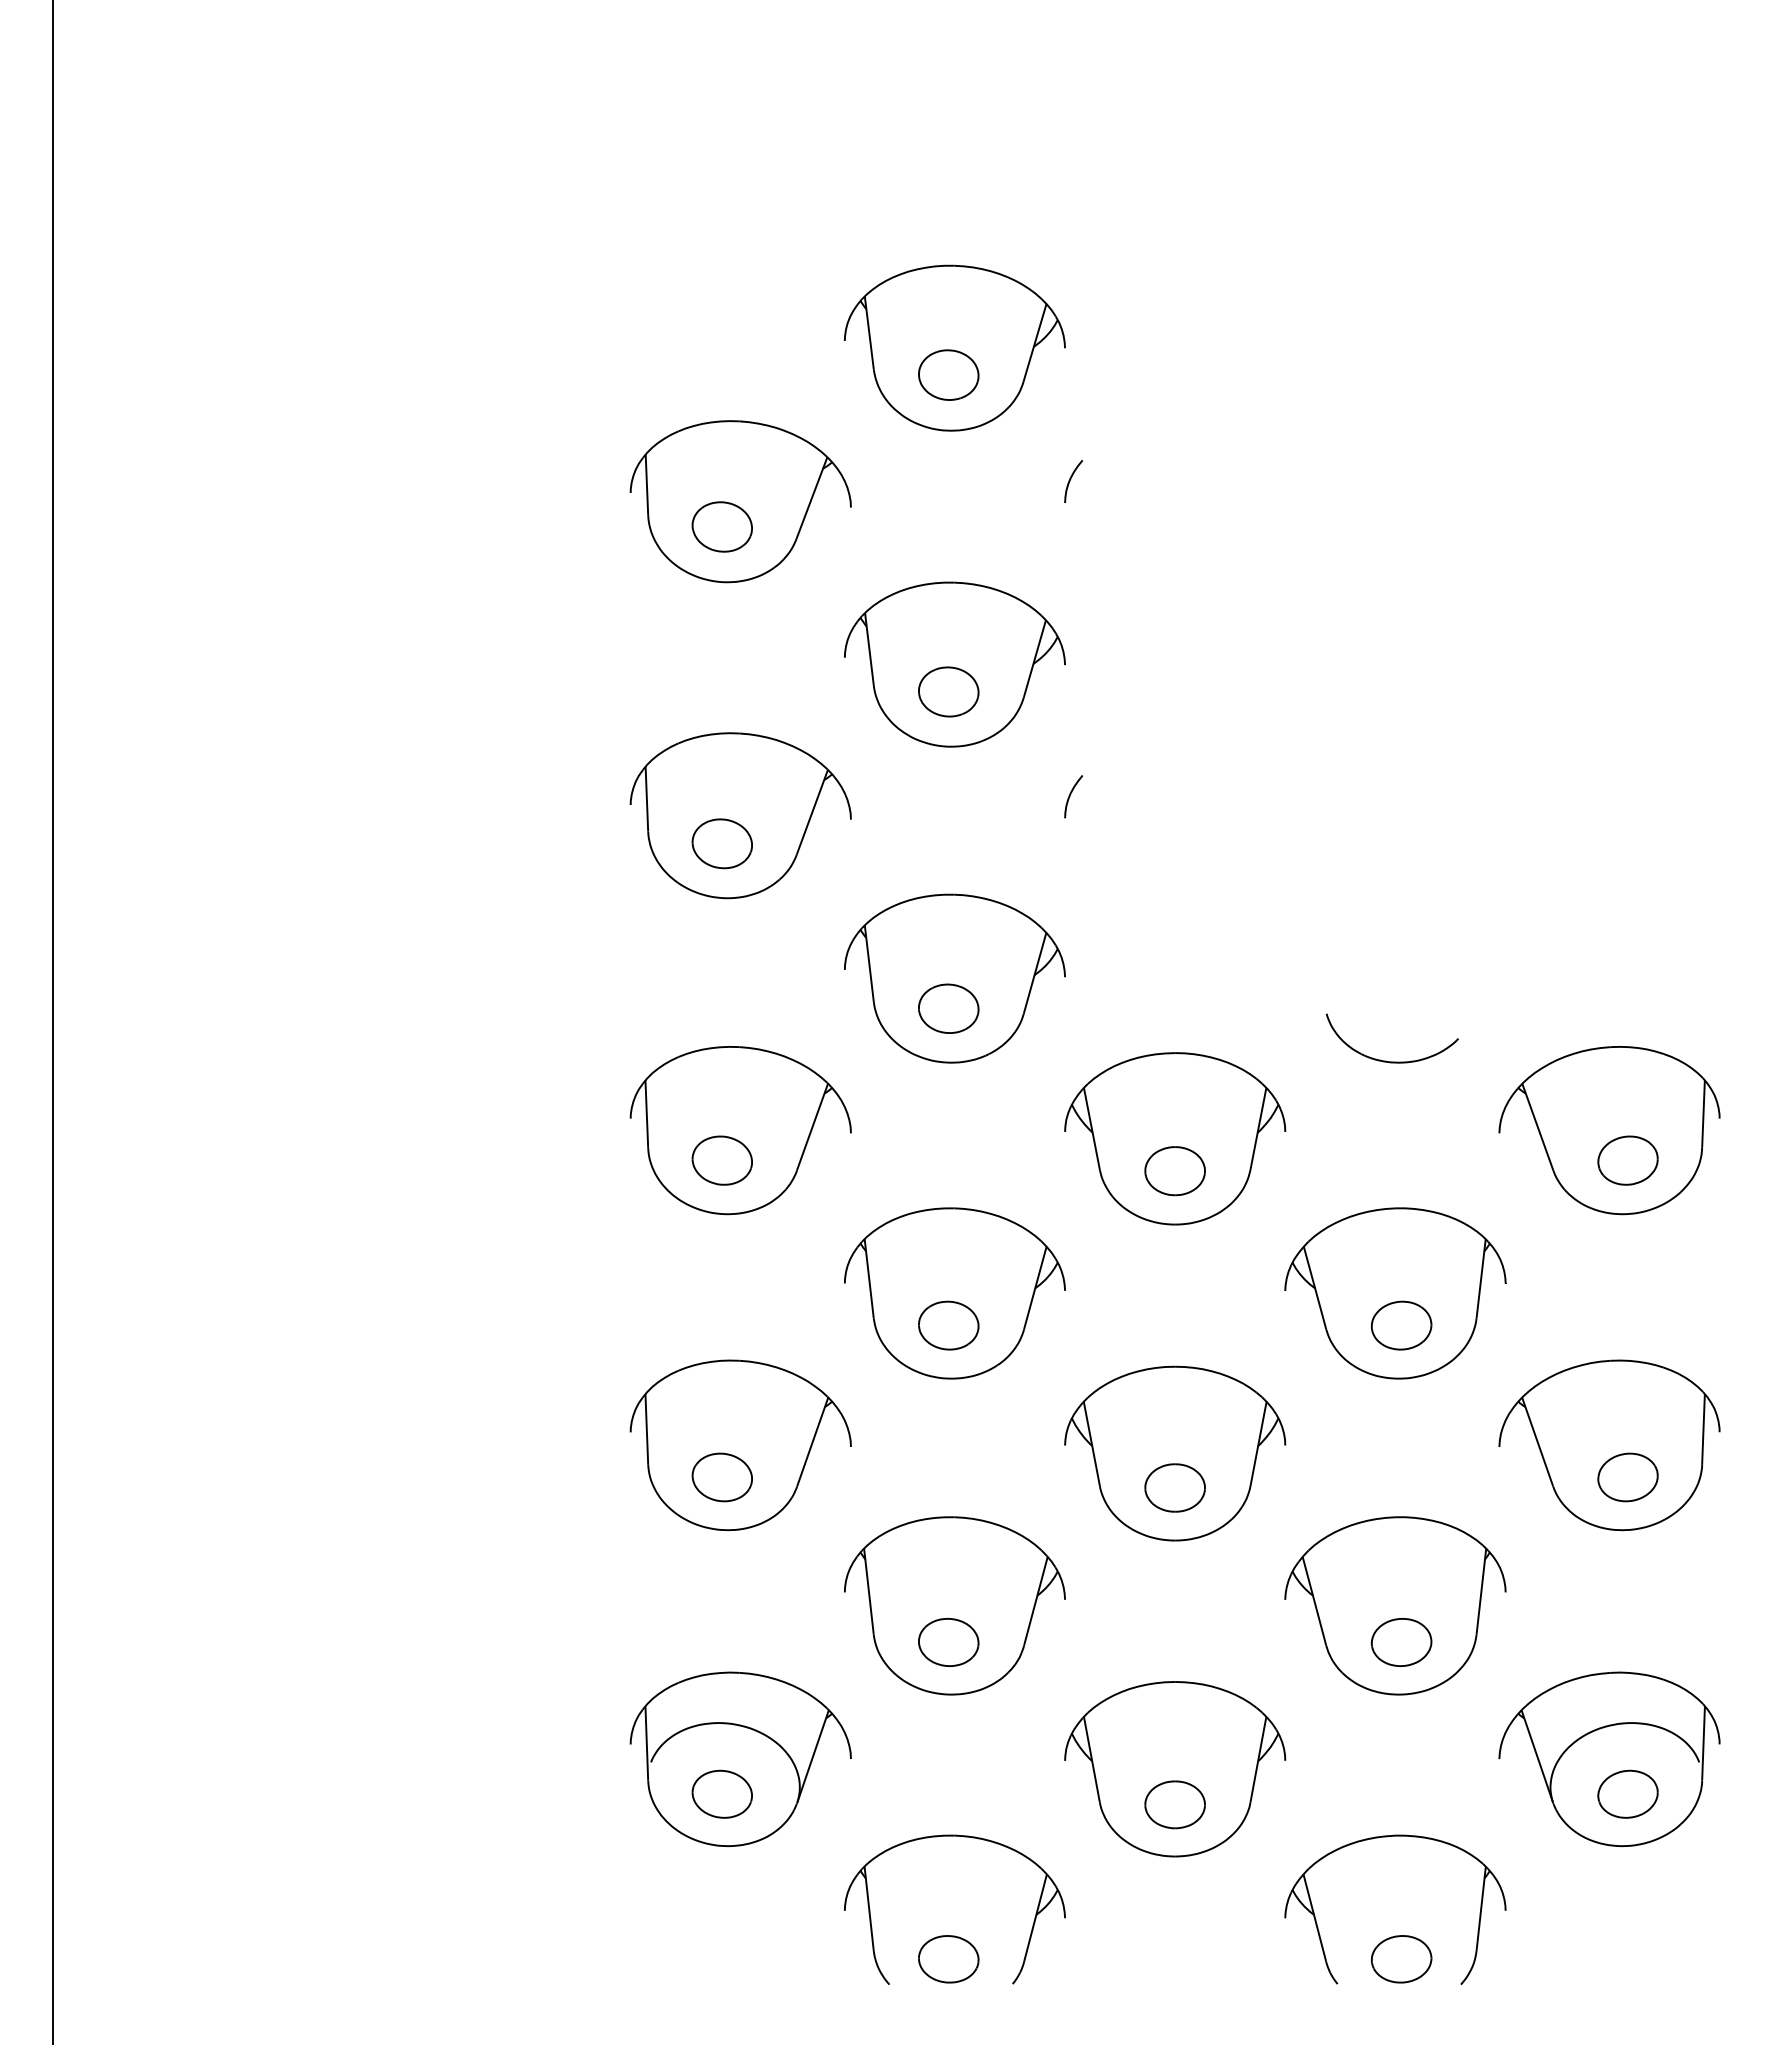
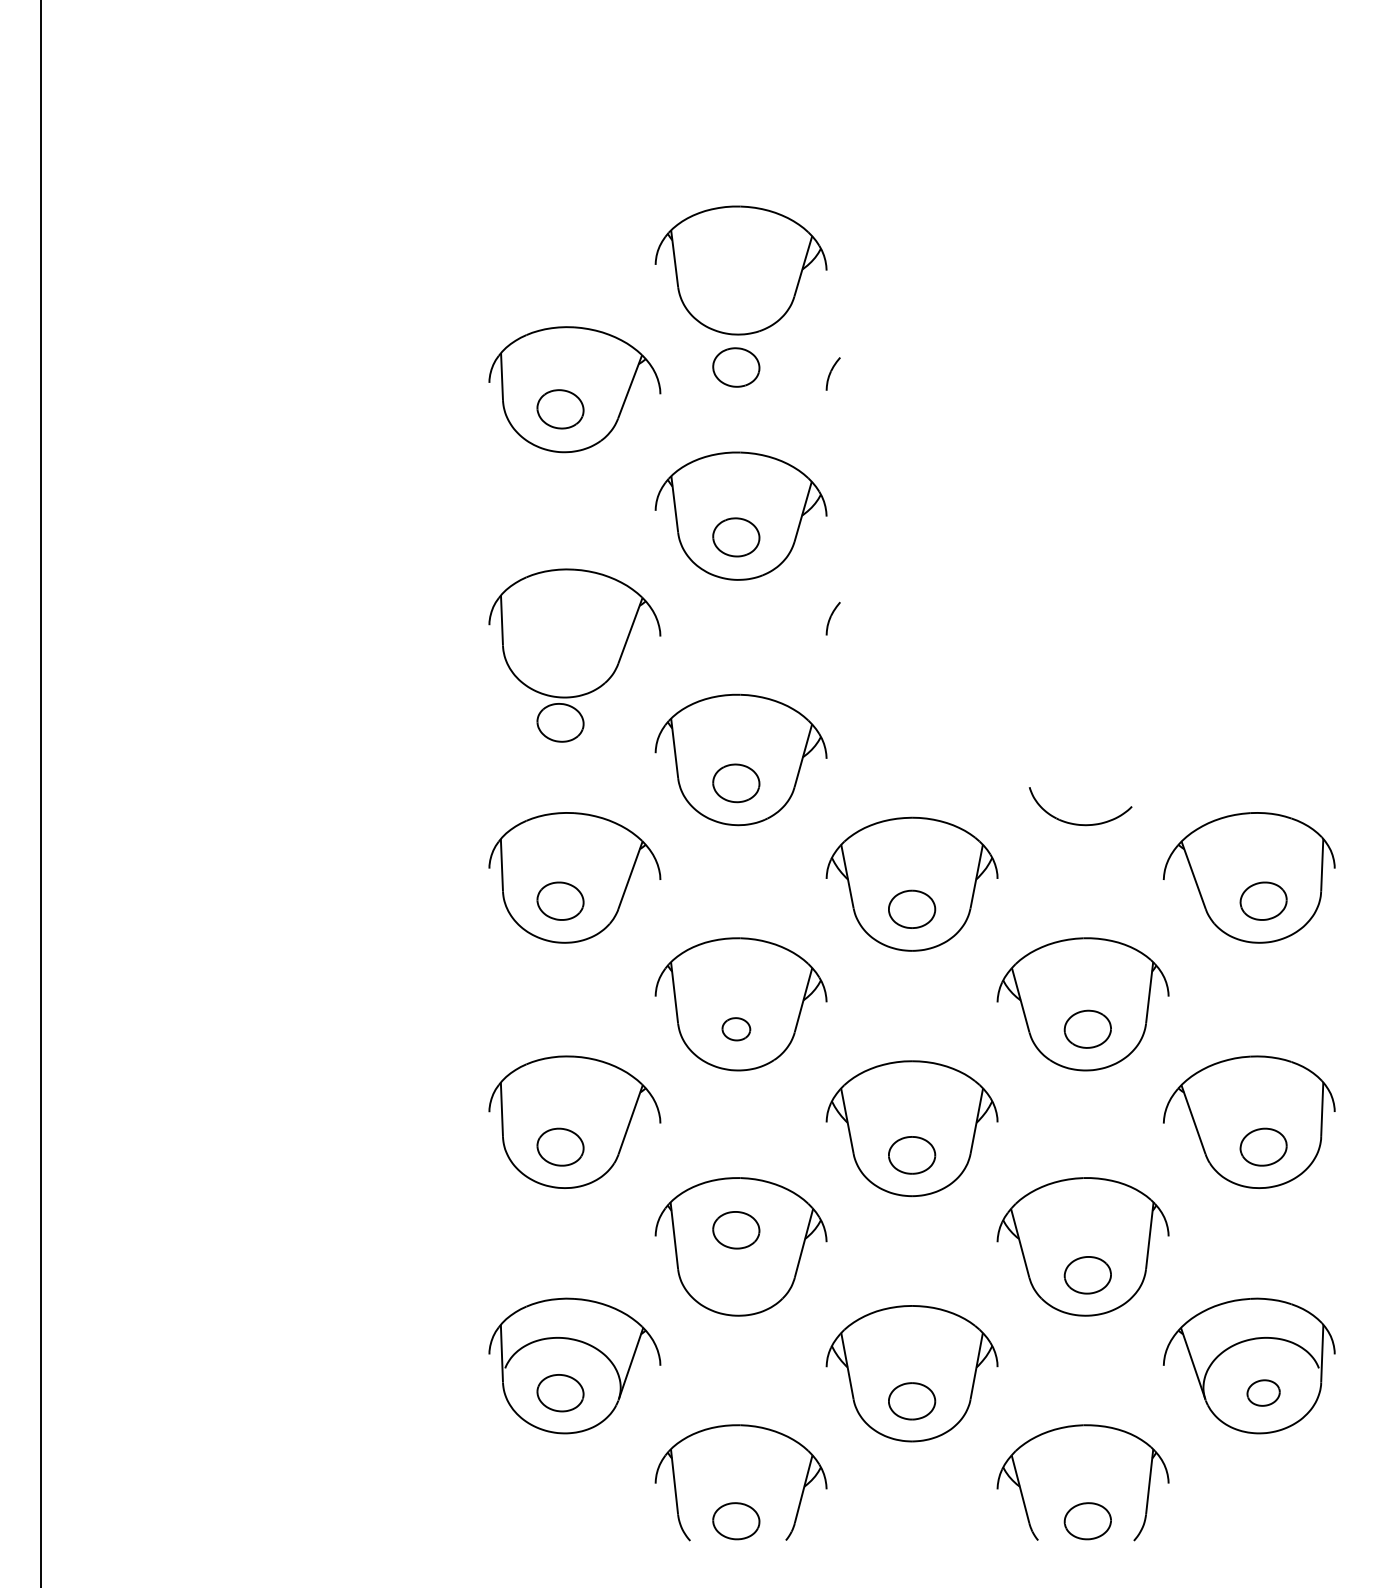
part: (948, 374) -> (736, 367), moved
part: (721, 843) -> (559, 722), moved
part: (948, 1325) -> (736, 1029), size x0.6
part: (948, 1642) -> (736, 1230), moved
part: (1627, 1793) -> (1263, 1392), size x0.7

